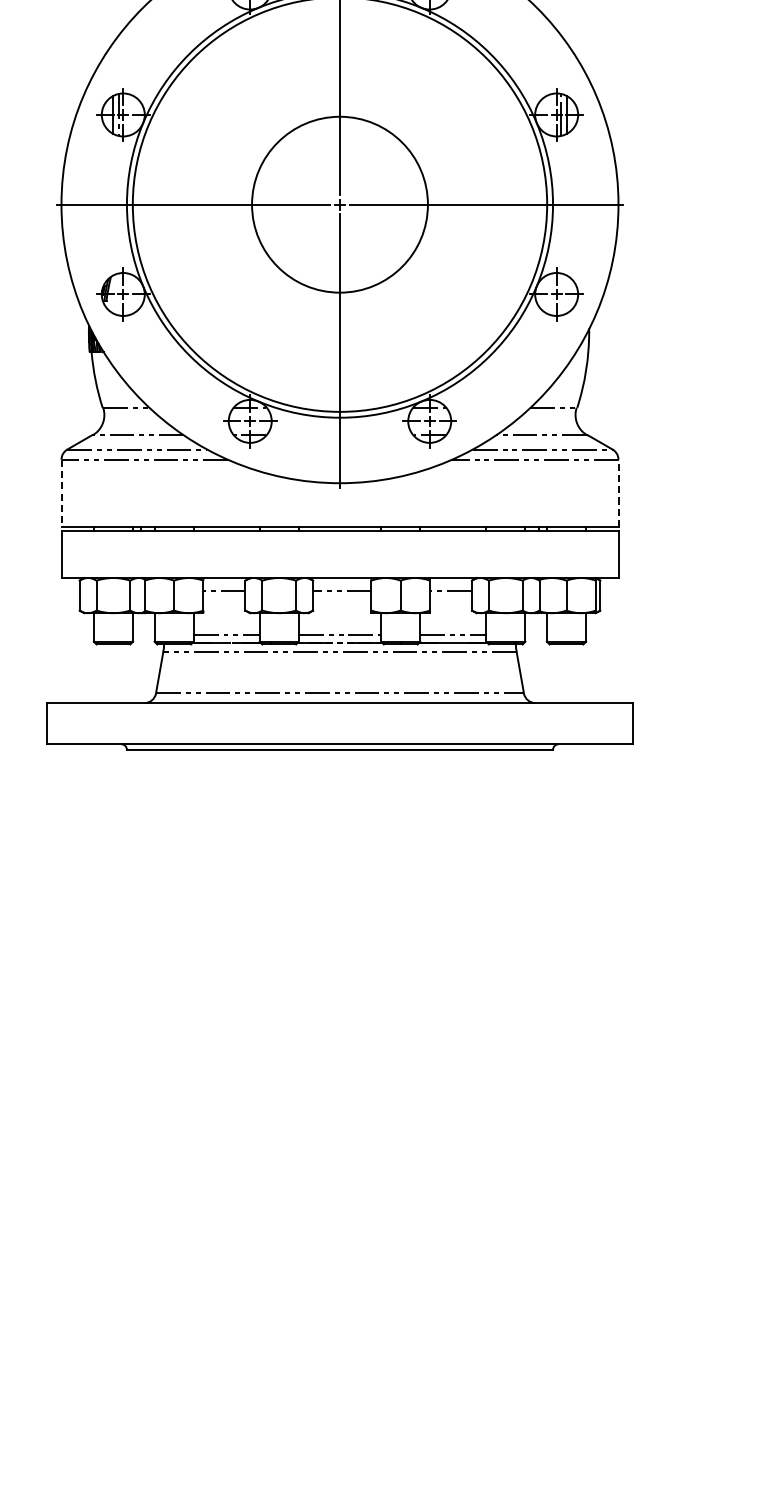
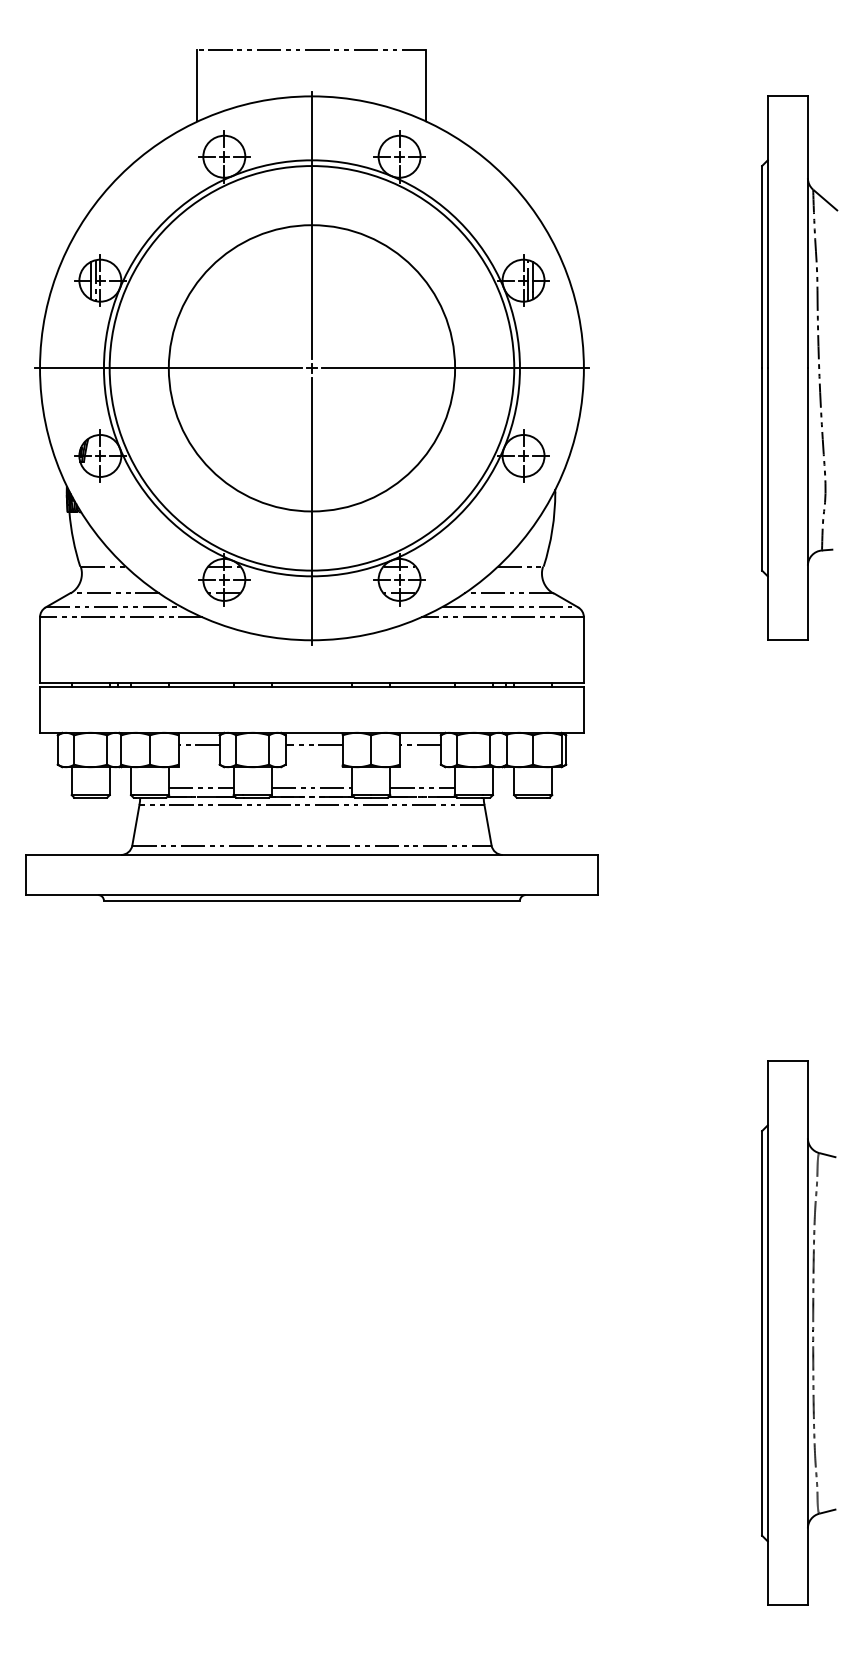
circle: (339, 204) -> (311, 368), size x1.67
line: (61, 493) -> (40, 650), dashed -> solid
line: (618, 493) -> (583, 650), dashed -> solid

